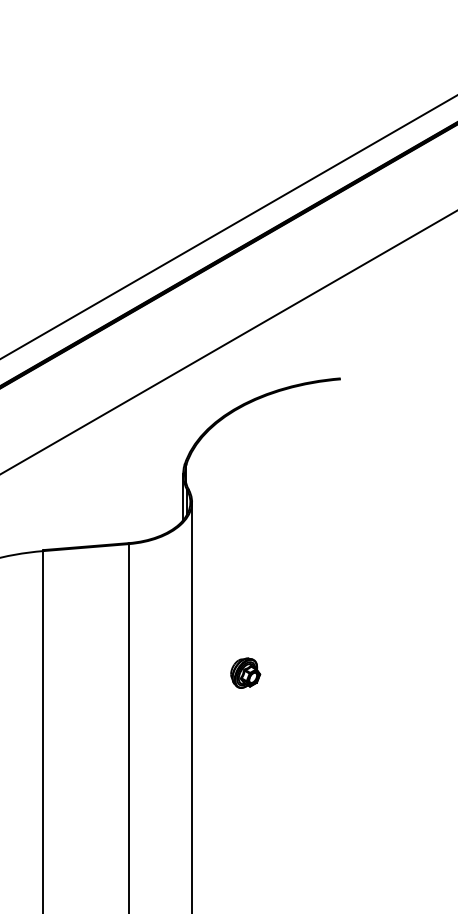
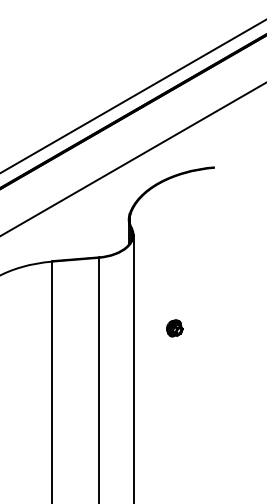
part: (245, 673) -> (174, 328), moved

